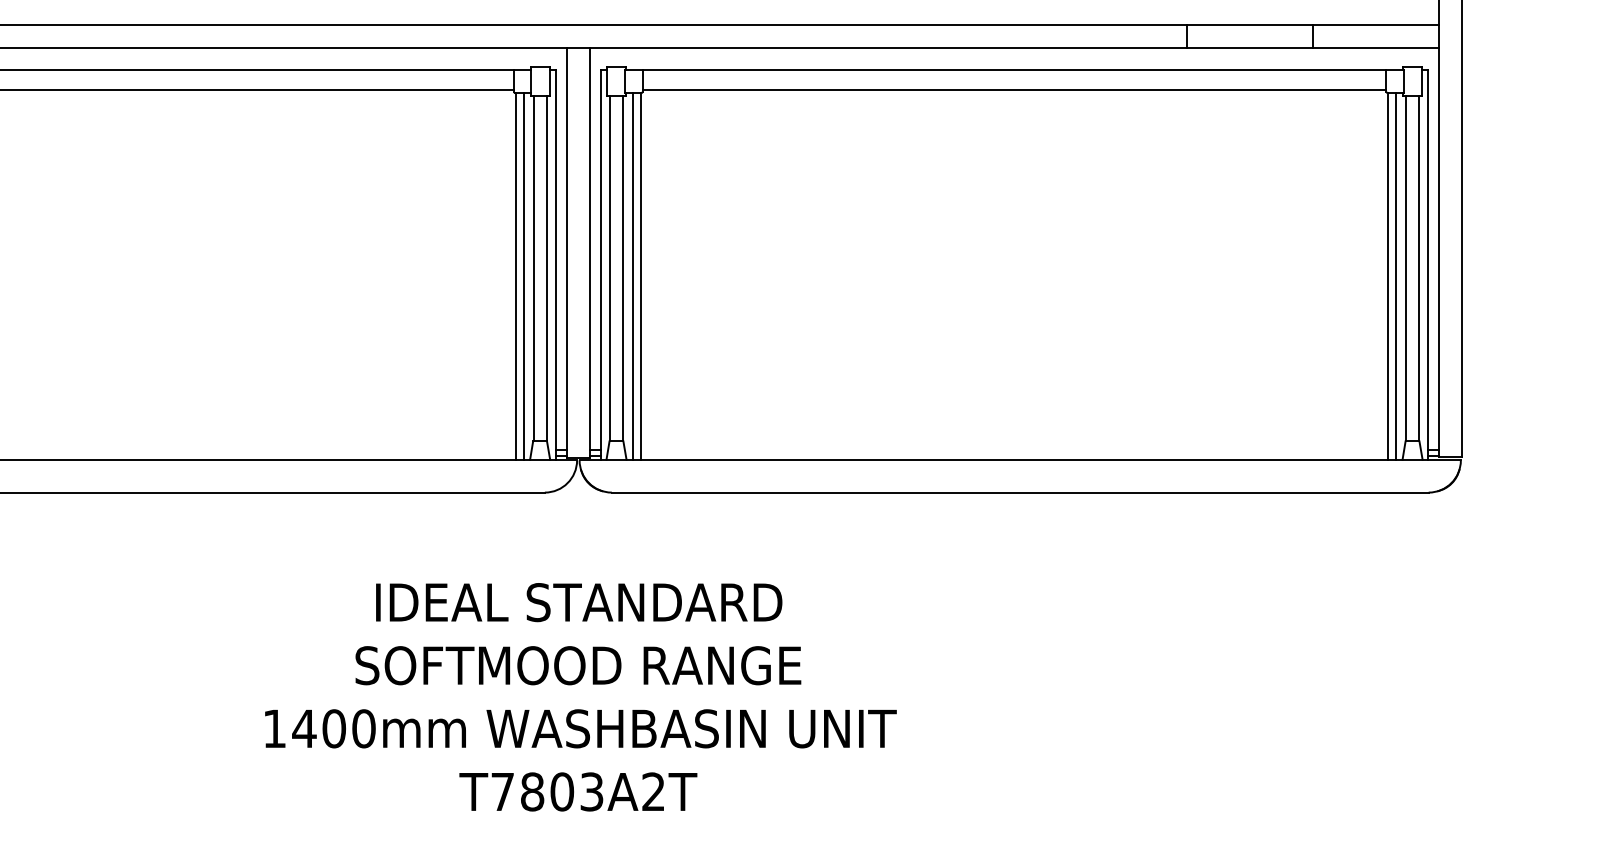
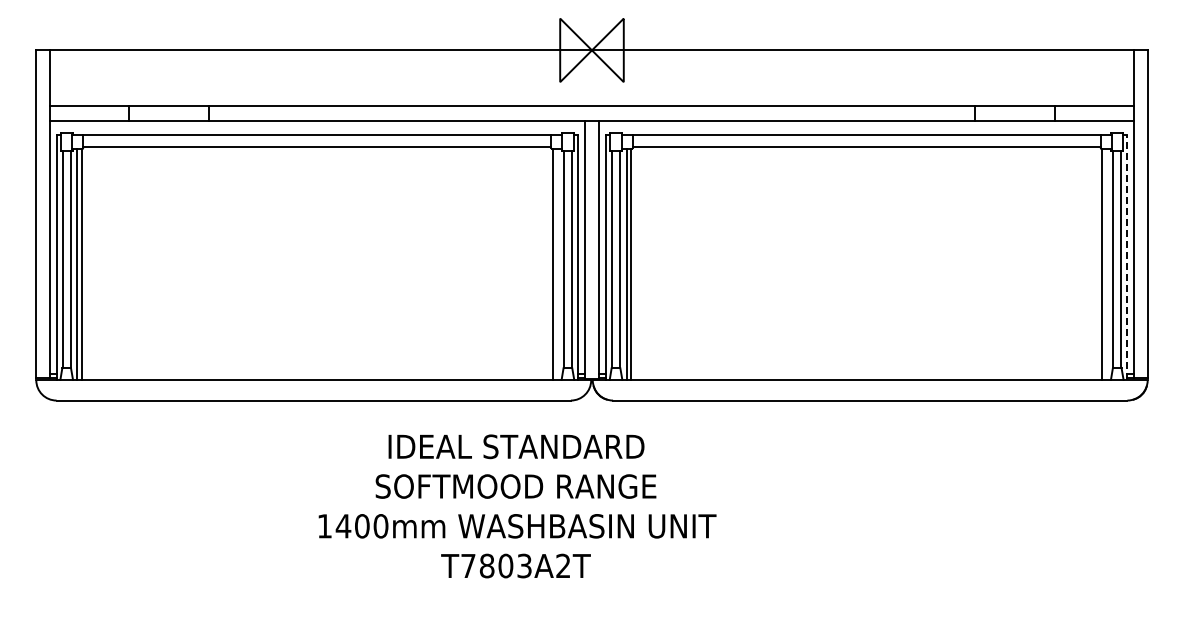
line: (1428, 265) -> (1127, 257), solid -> dashed
line: (523, 274) -> (557, 263), removed
line: (1395, 274) -> (1106, 263), removed
text: (580, 697) -> (517, 506), moved

